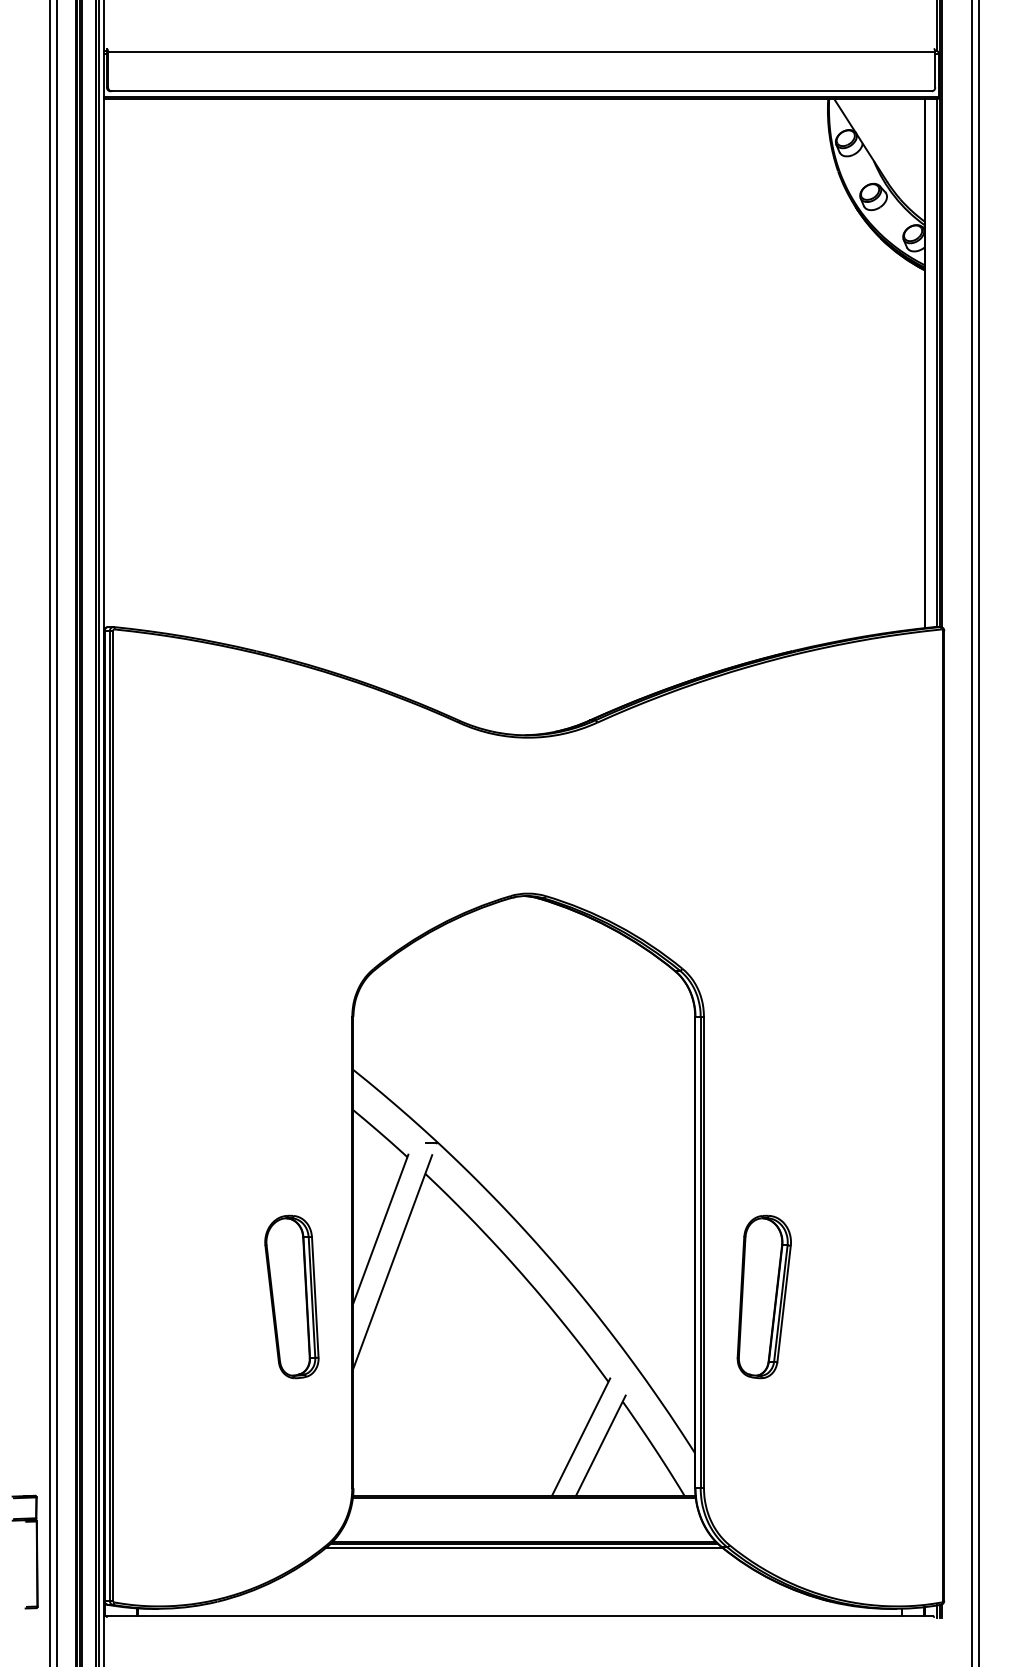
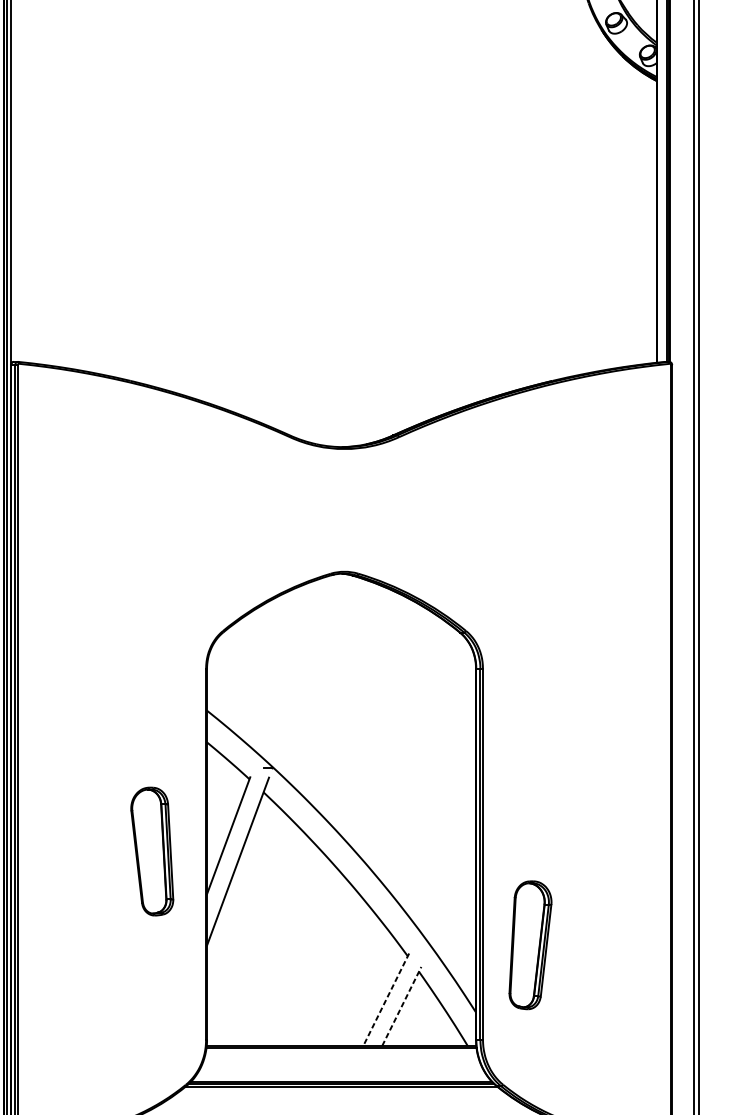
part: (291, 1296) -> (151, 851), moved
part: (763, 1296) -> (529, 944), moved
line: (580, 1437) -> (385, 999), solid -> dashed
line: (600, 1445) -> (401, 1006), solid -> dashed

